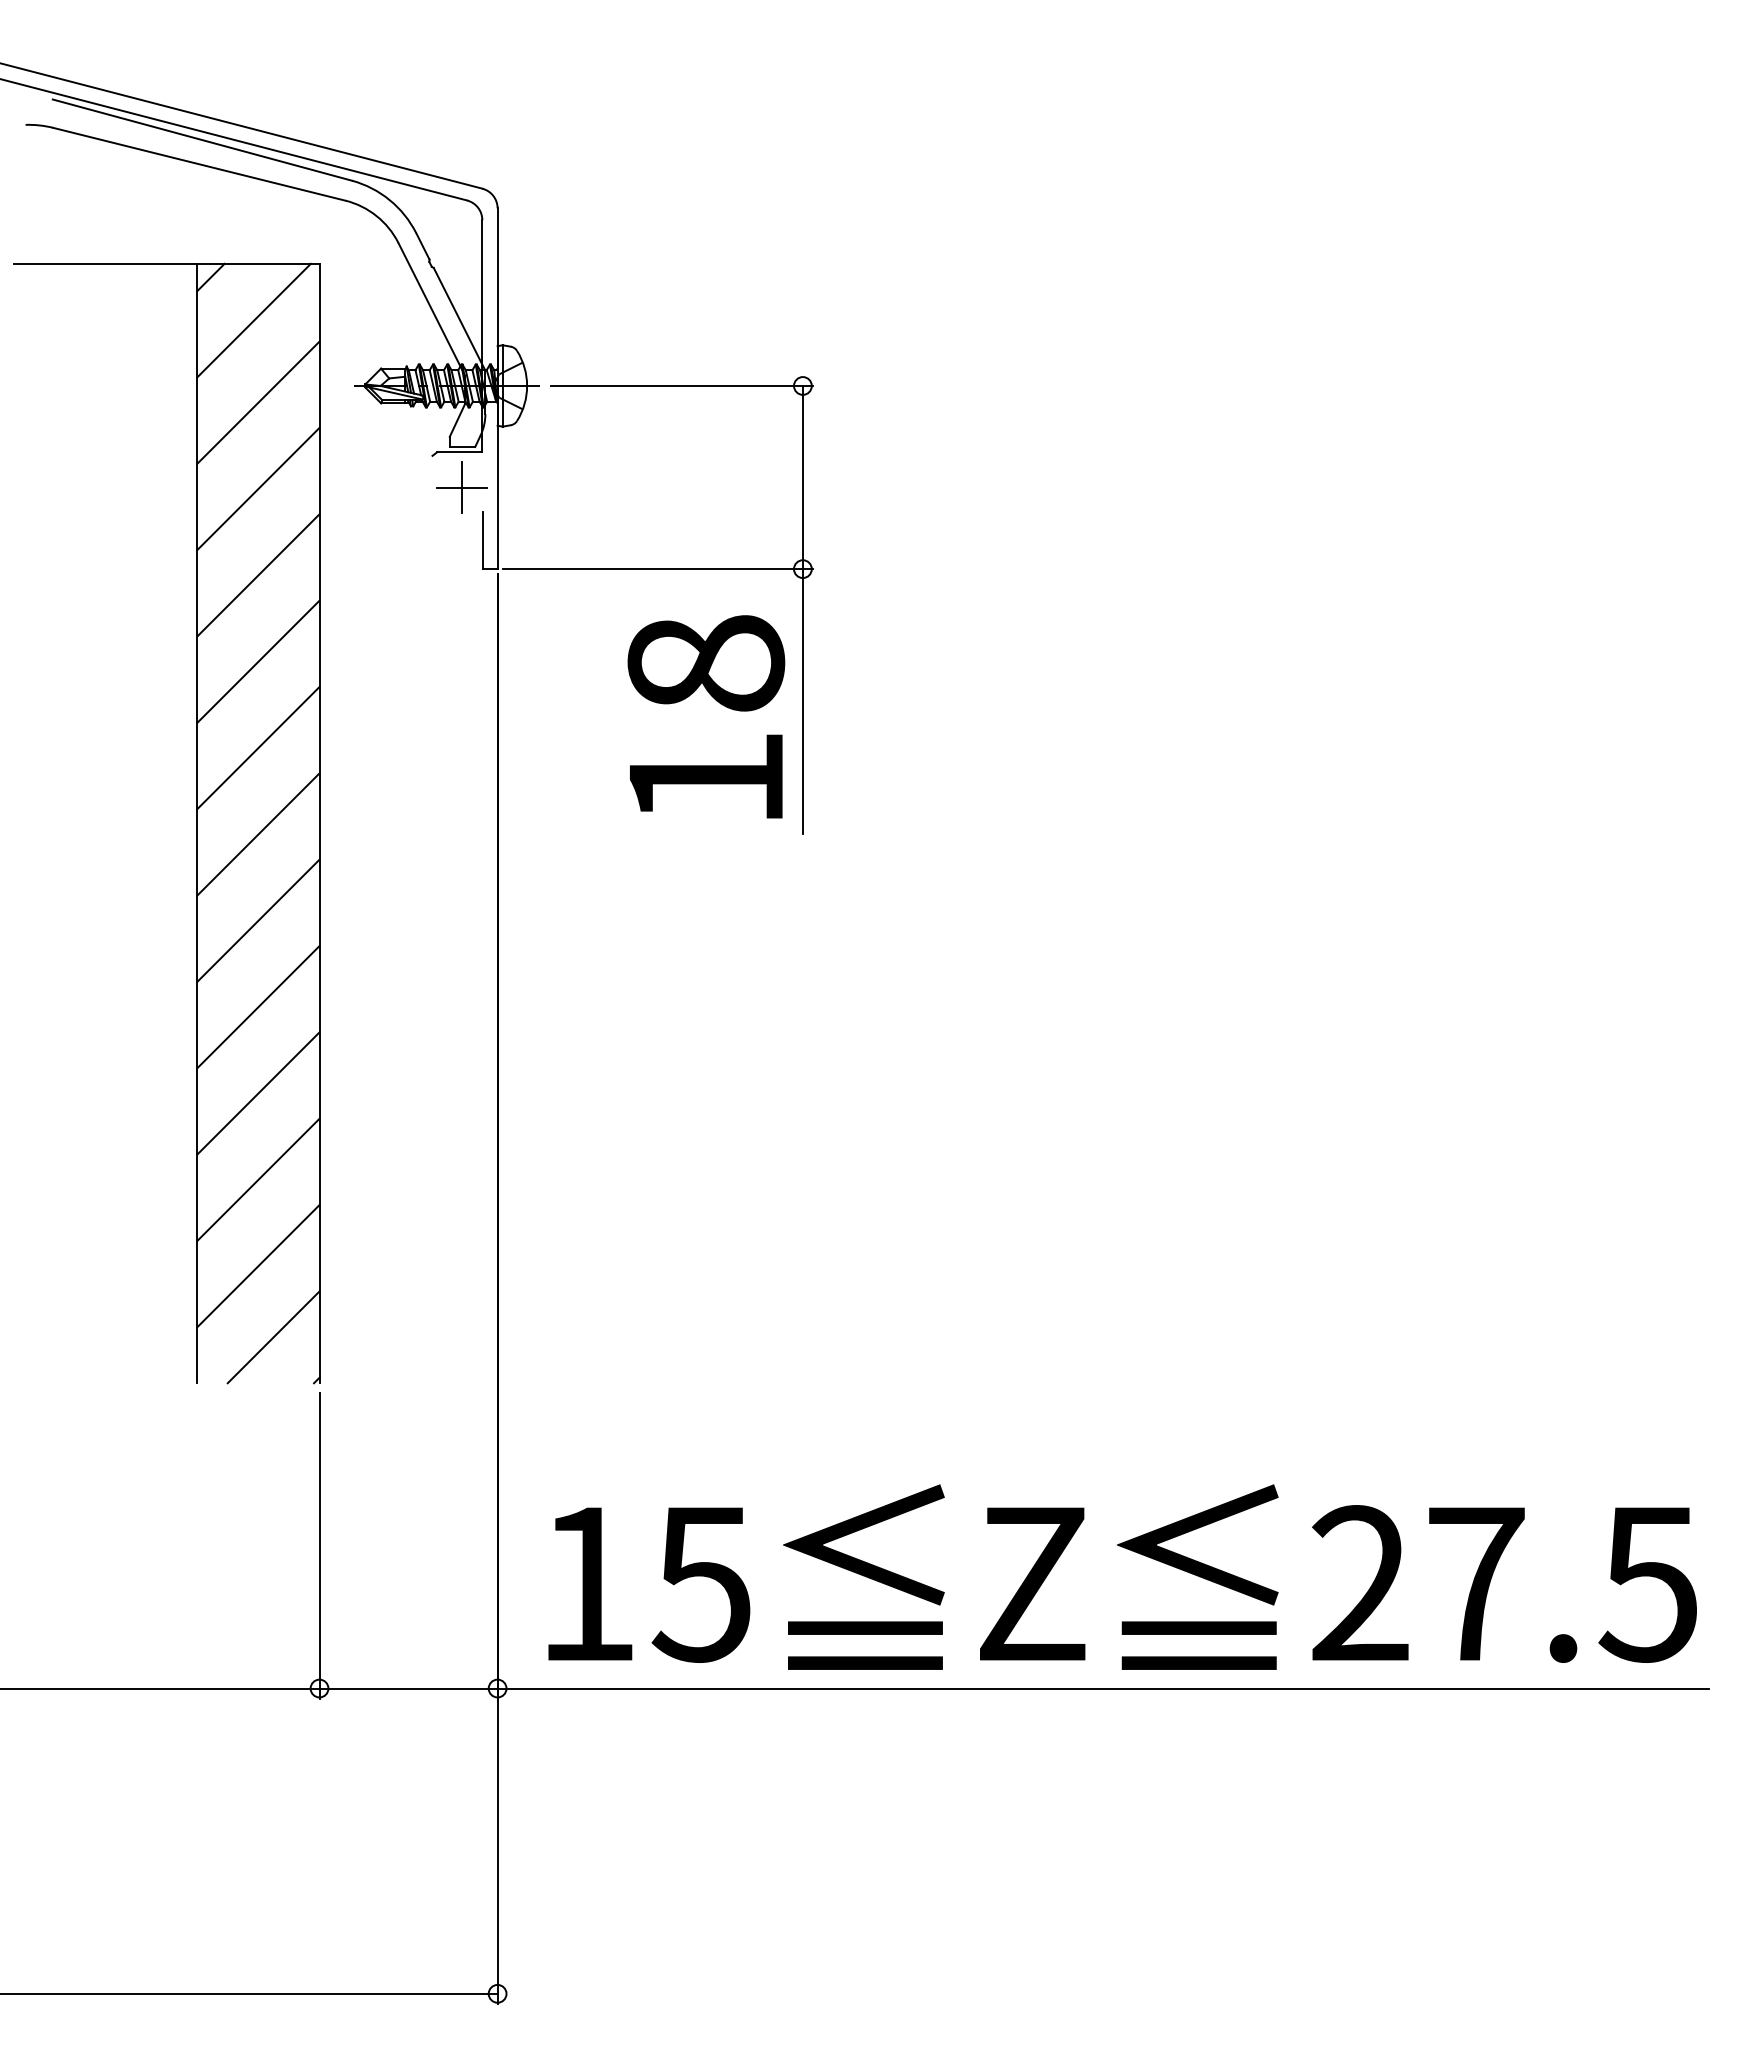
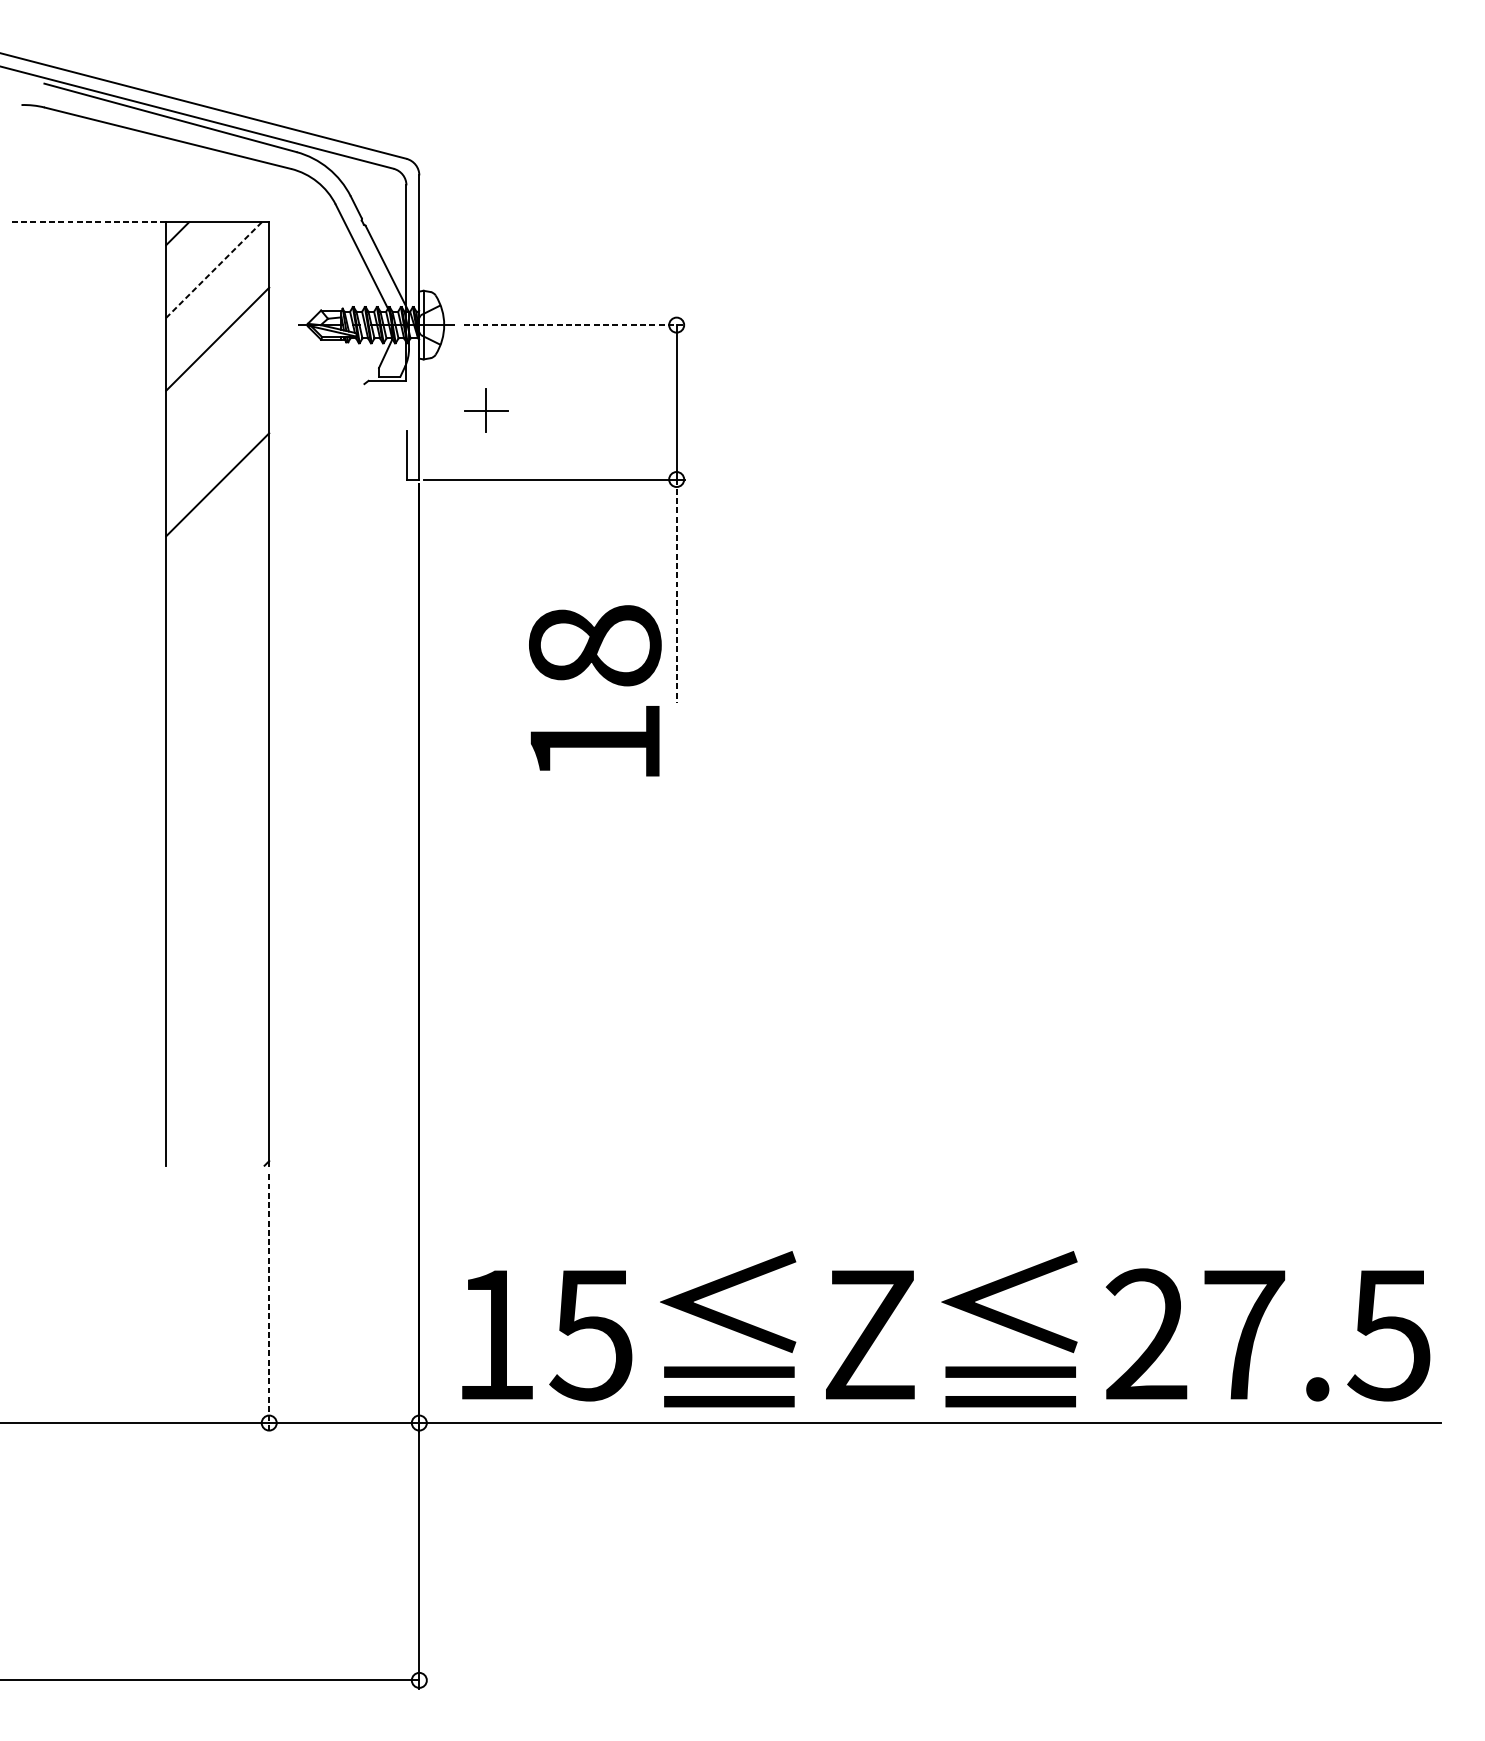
line: (105, 263) -> (88, 221), solid -> dashed
line: (253, 320) -> (213, 269), solid -> dashed
line: (682, 385) -> (575, 324), solid -> dashed
part: (461, 487) -> (485, 410), moved
line: (258, 488) -> (217, 411), removed
line: (258, 661) -> (217, 557), removed
line: (802, 701) -> (676, 591), solid -> dashed
text: (706, 716) -> (595, 690), moved
line: (258, 747) -> (217, 629), removed
line: (258, 834) -> (217, 703), removed
line: (258, 920) -> (217, 775), removed
line: (258, 1007) -> (217, 849), removed
line: (258, 1093) -> (217, 921), removed
line: (258, 1179) -> (217, 993), removed
line: (258, 1266) -> (217, 1067), removed
line: (273, 1337) -> (230, 1127), removed
line: (319, 1546) -> (269, 1303), solid -> dashed

